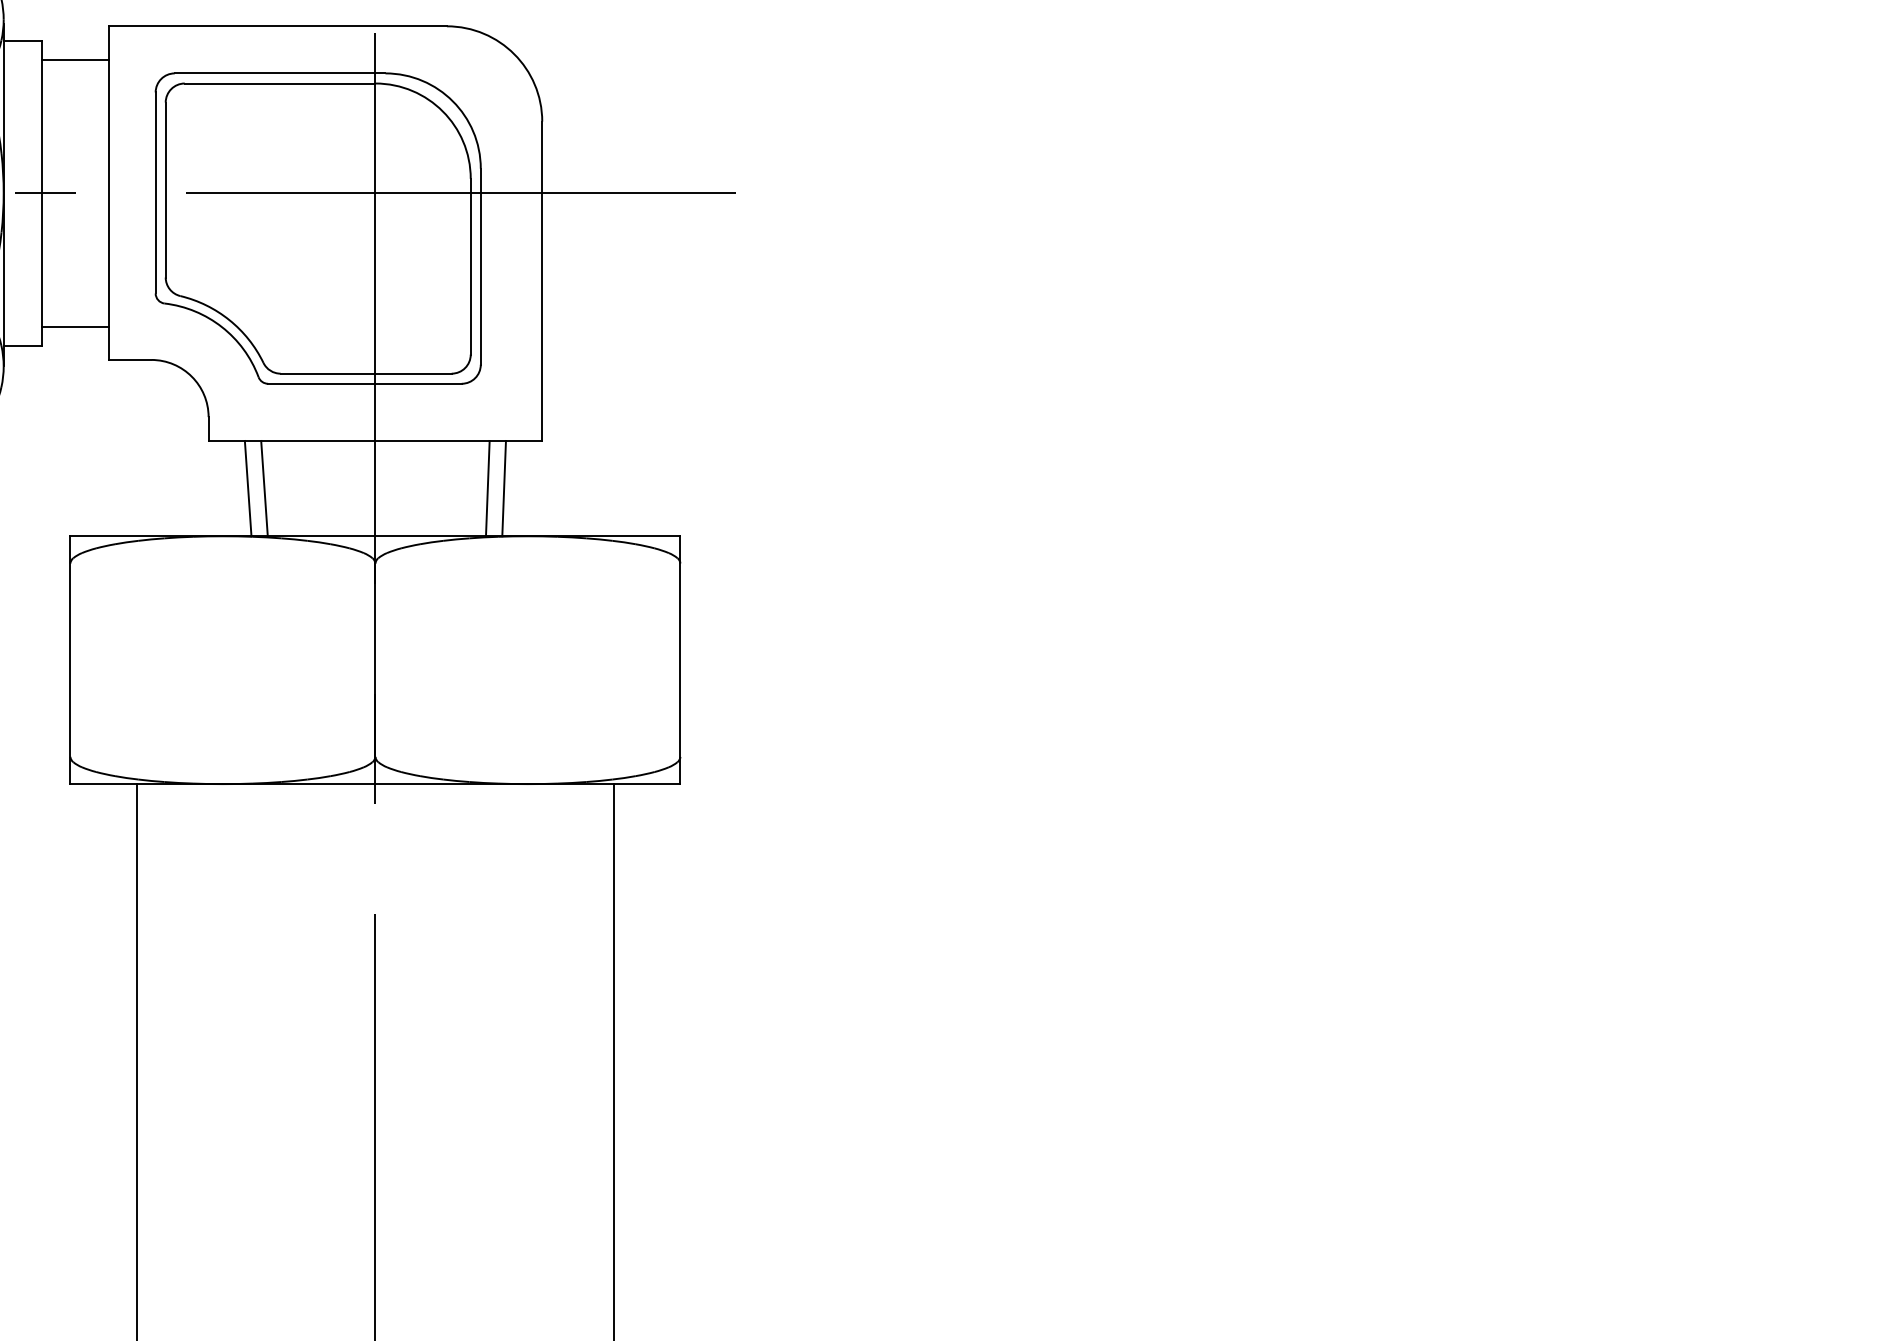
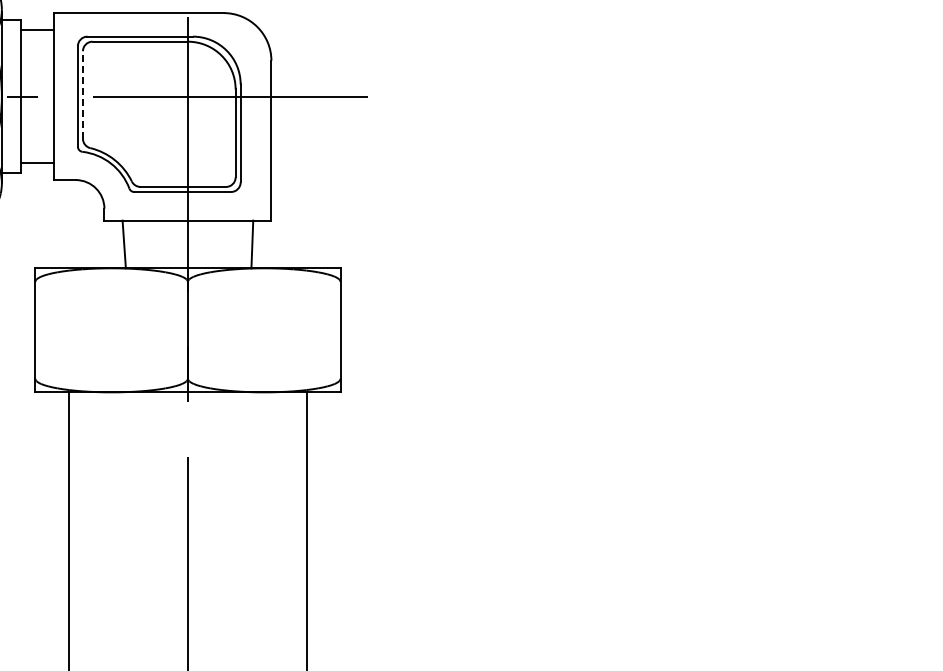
line: (164, 190) -> (82, 95), solid -> dashed
line: (264, 488) -> (132, 244), removed
line: (488, 488) -> (244, 244), removed

